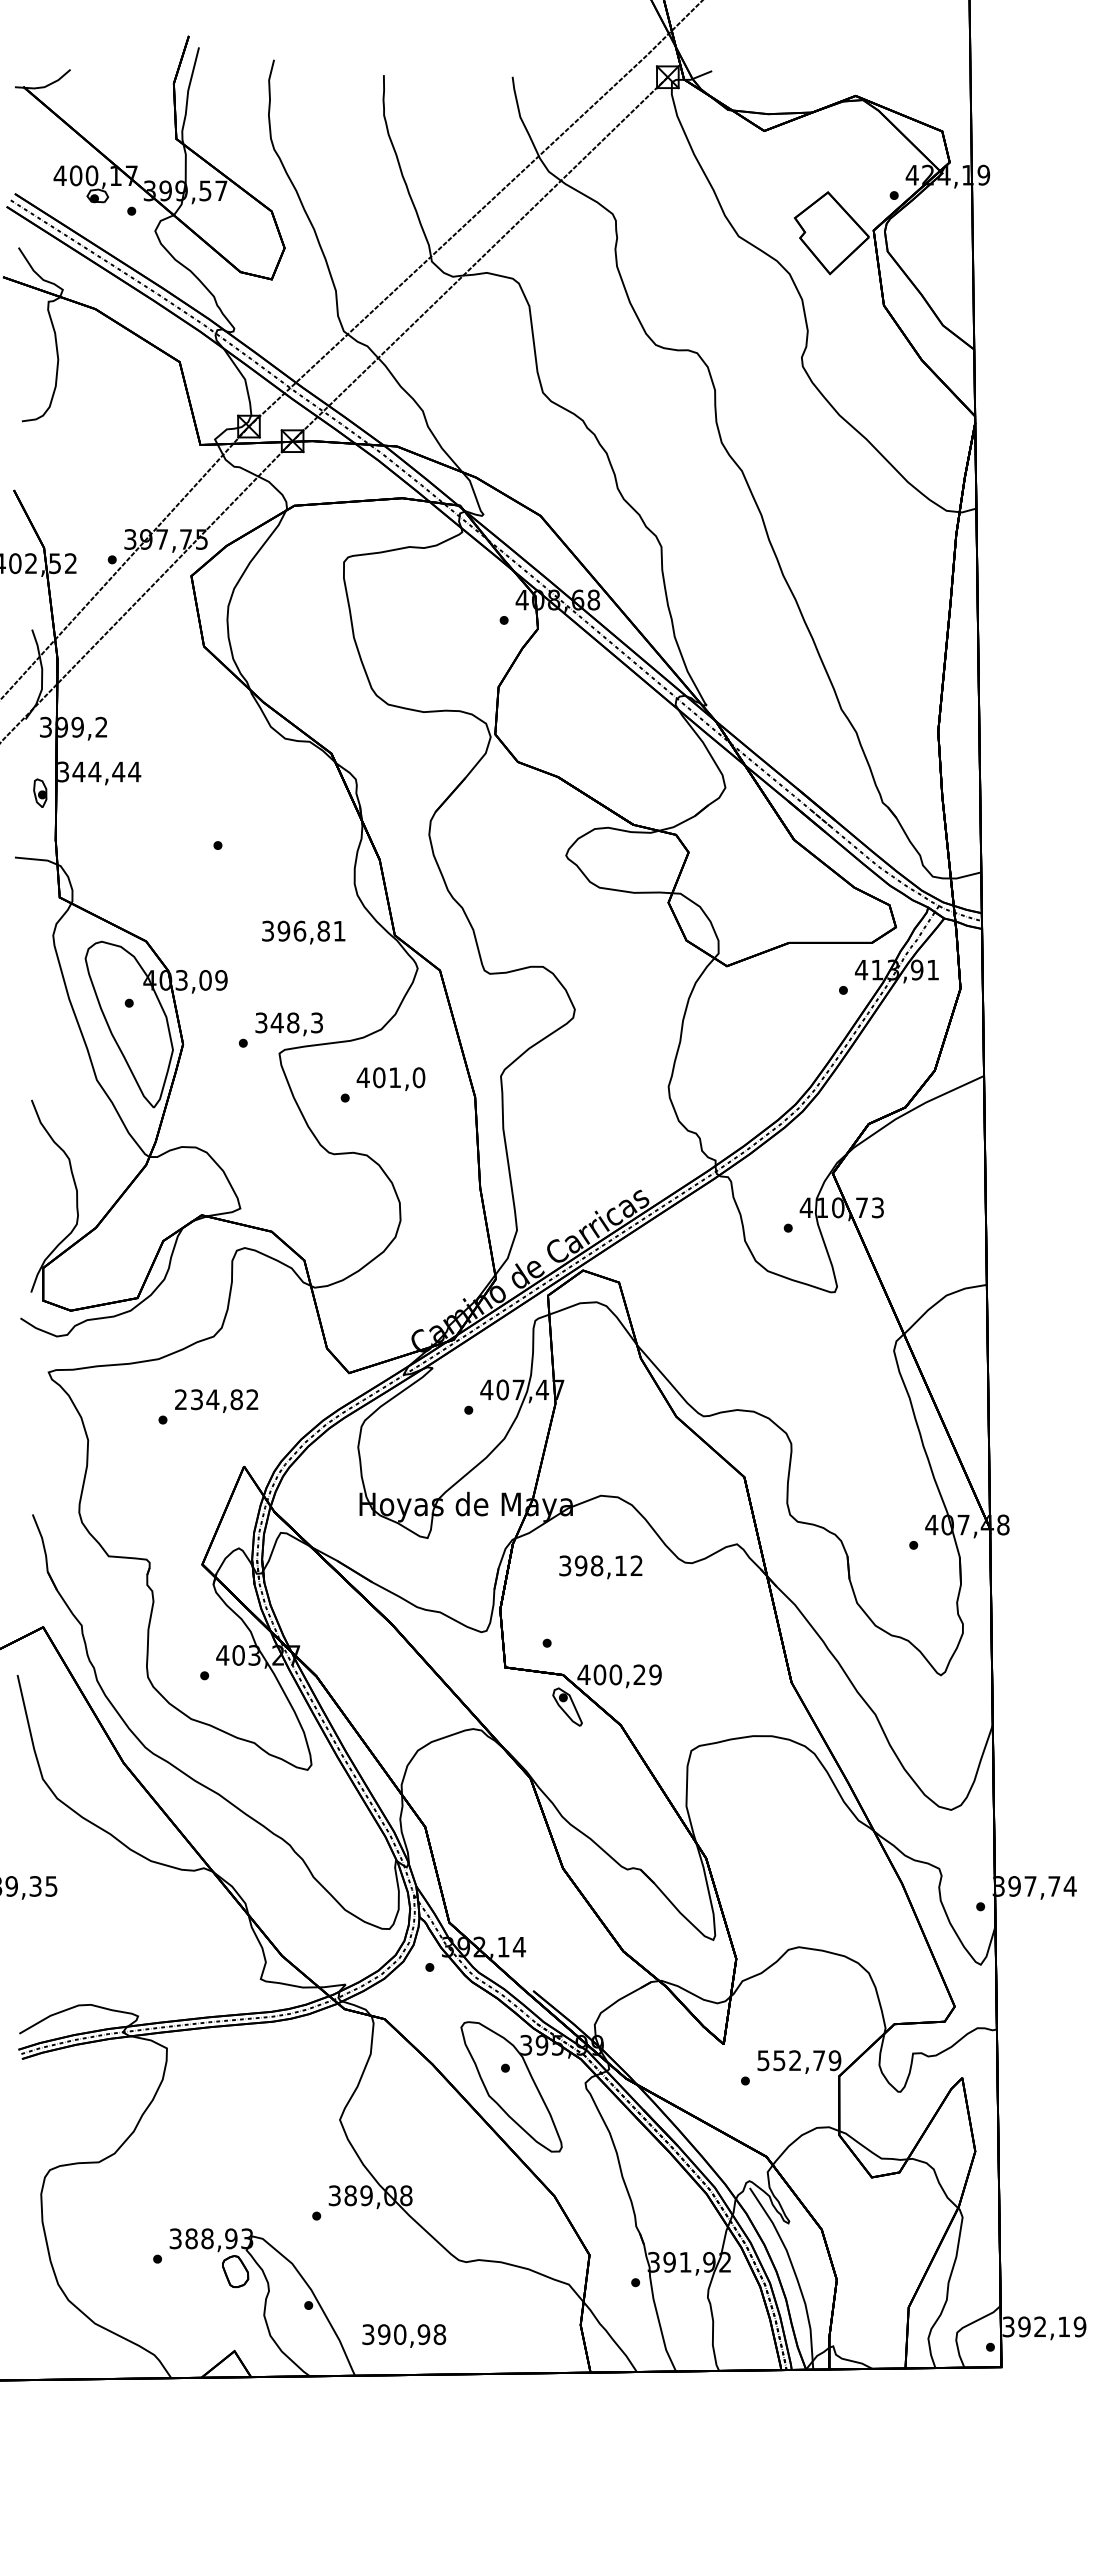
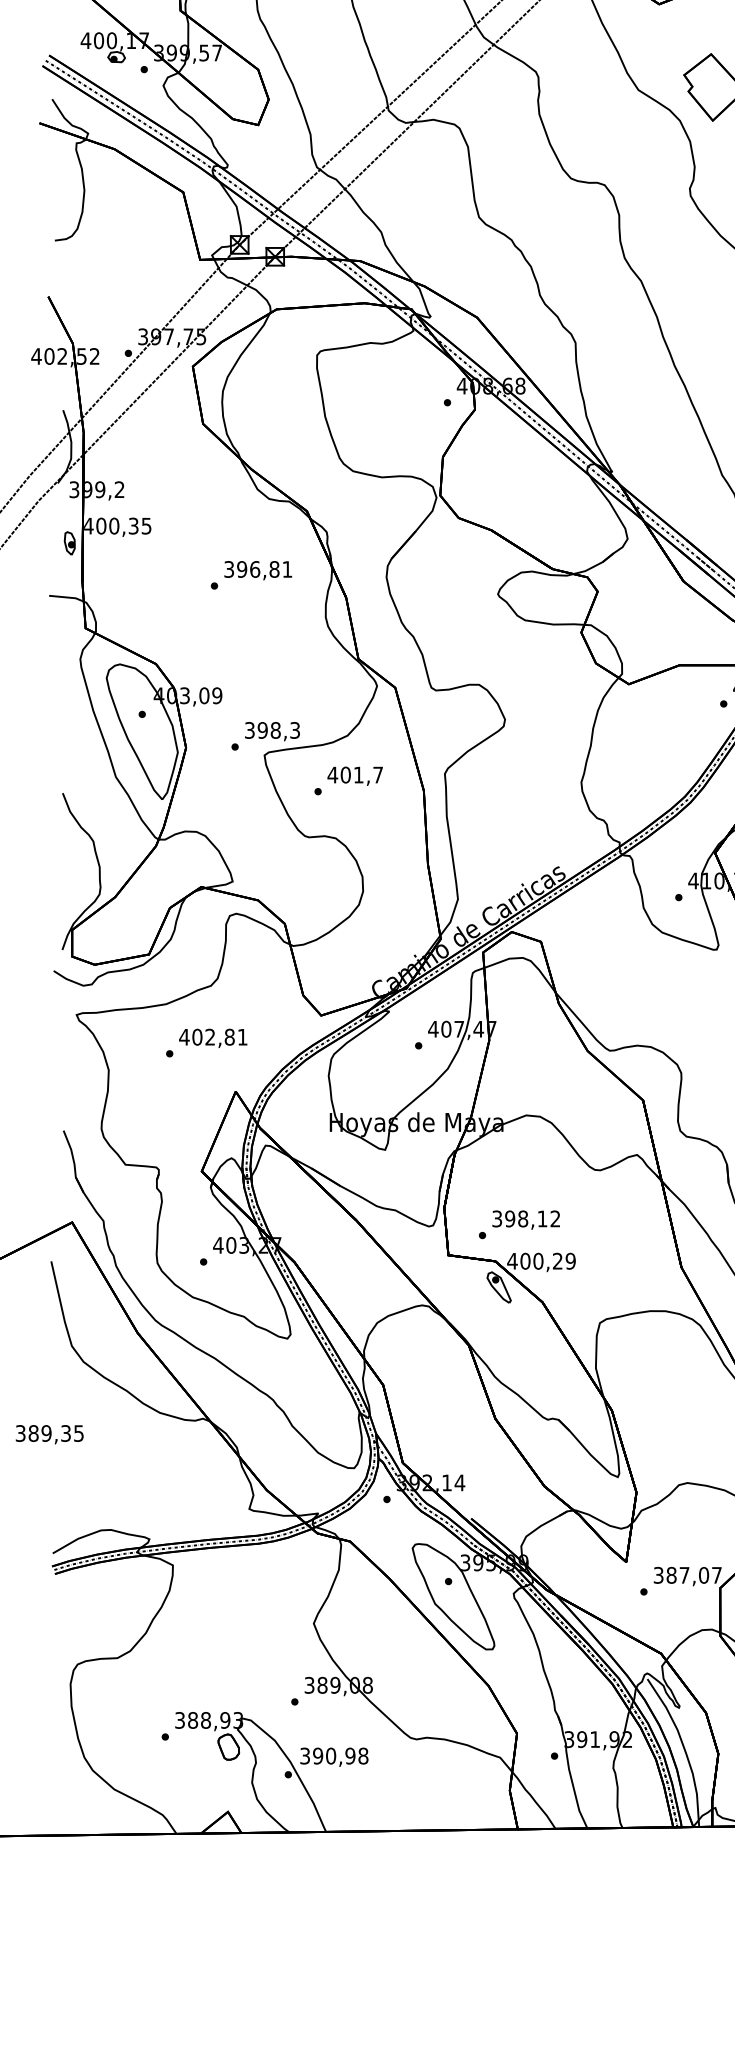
text: (99, 771) -> (118, 525), 344,44 -> 400,35
text: (303, 932) -> (258, 570), moved
text: (276, 1022) -> (262, 730), 348,3 -> 398,3
text: (418, 1077) -> (377, 774), 401,0 -> 401,7
text: (216, 1399) -> (213, 1037), 234,82 -> 402,81
text: (600, 1567) -> (525, 1220), moved
text: (799, 2060) -> (687, 1575), 552,79 -> 387,07
text: (404, 2335) -> (334, 1756), moved

